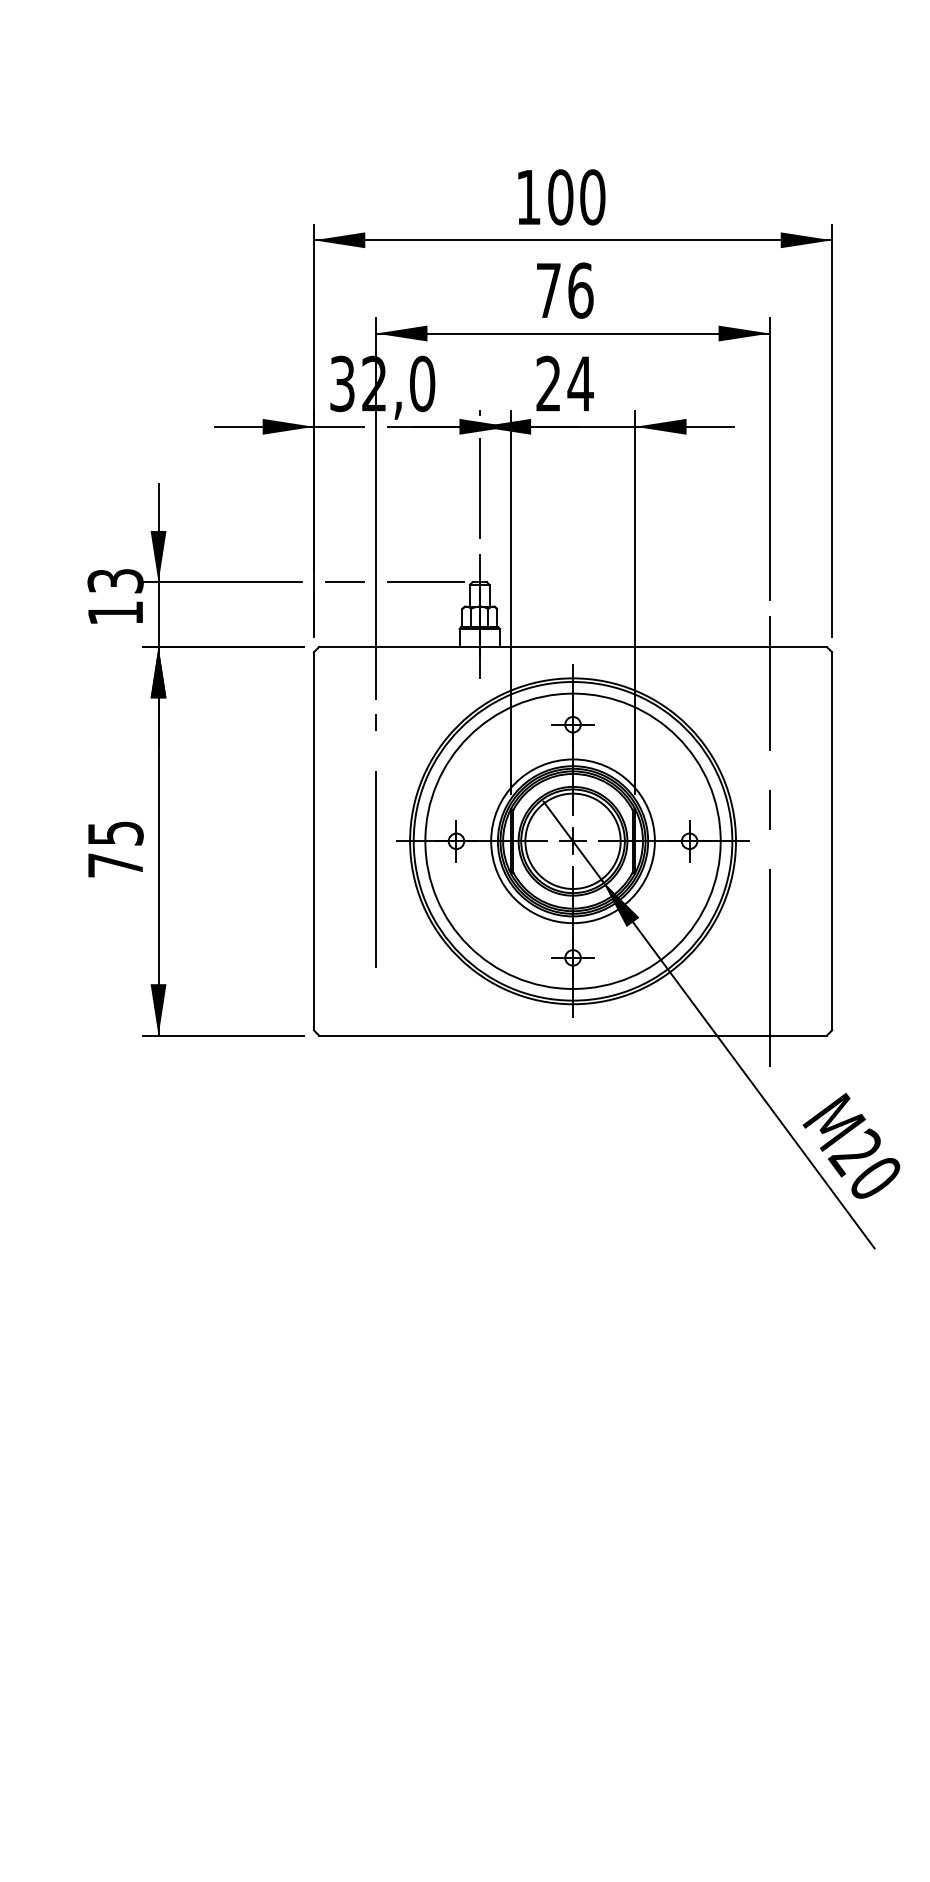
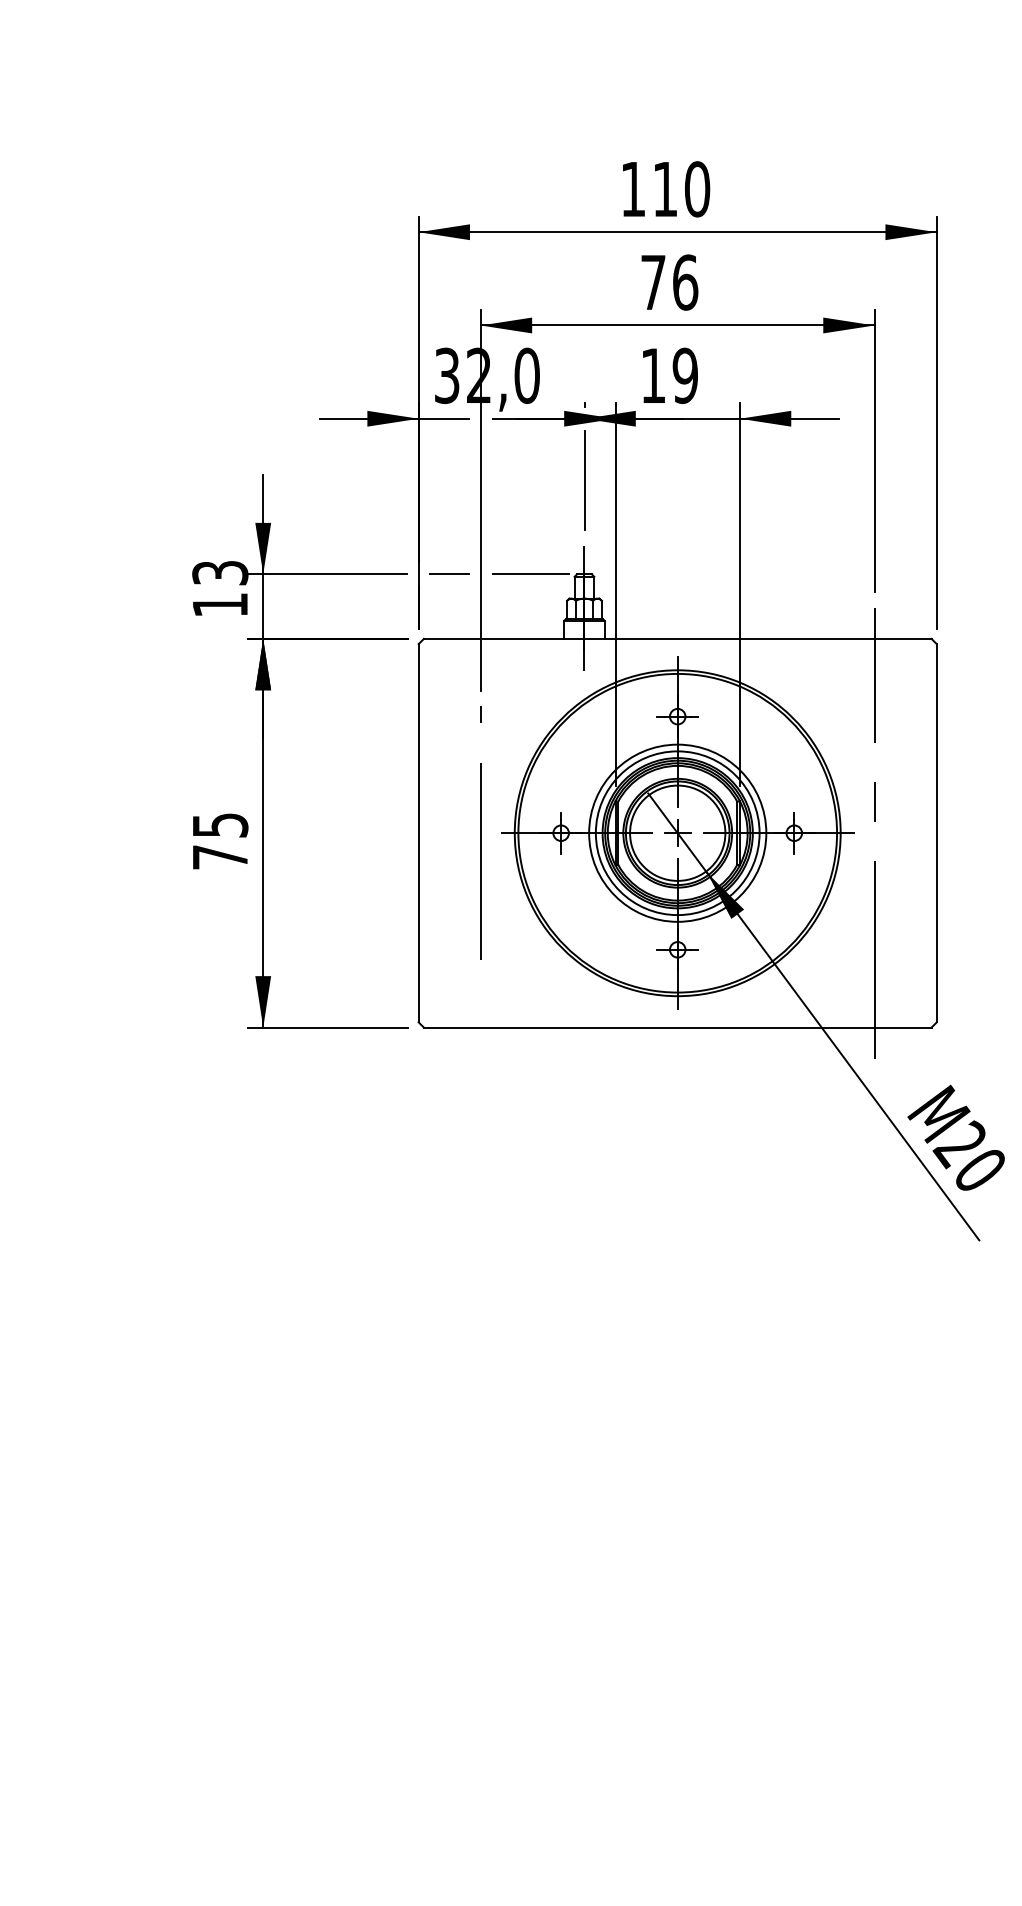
text: (560, 197) -> (665, 189), 100 -> 110
text: (564, 383) -> (669, 375), 24 -> 19
circle: (572, 840) -> (677, 832), size x0.6

